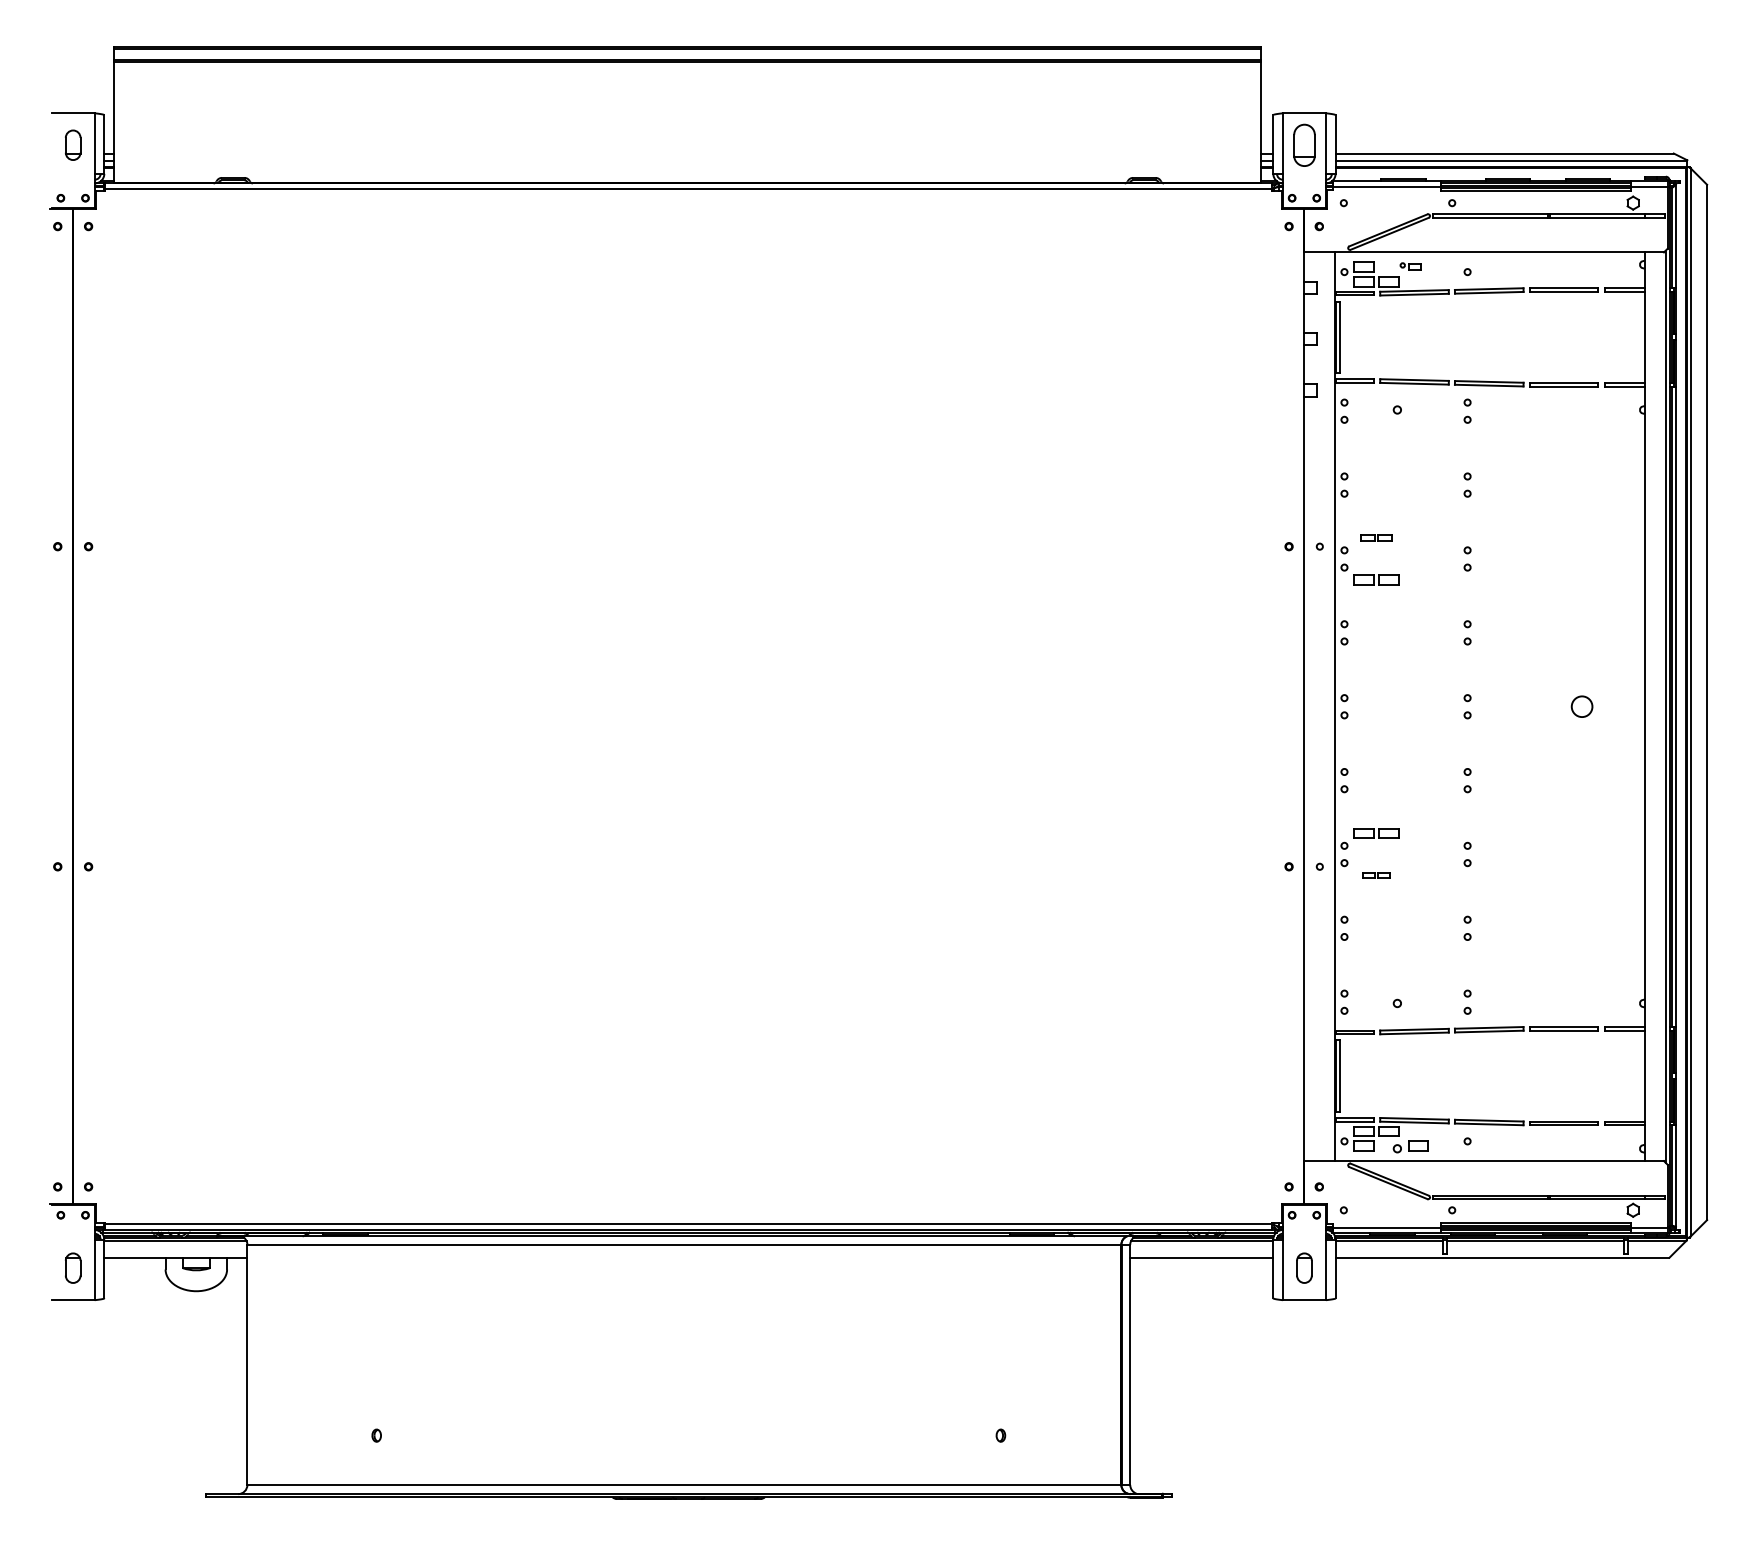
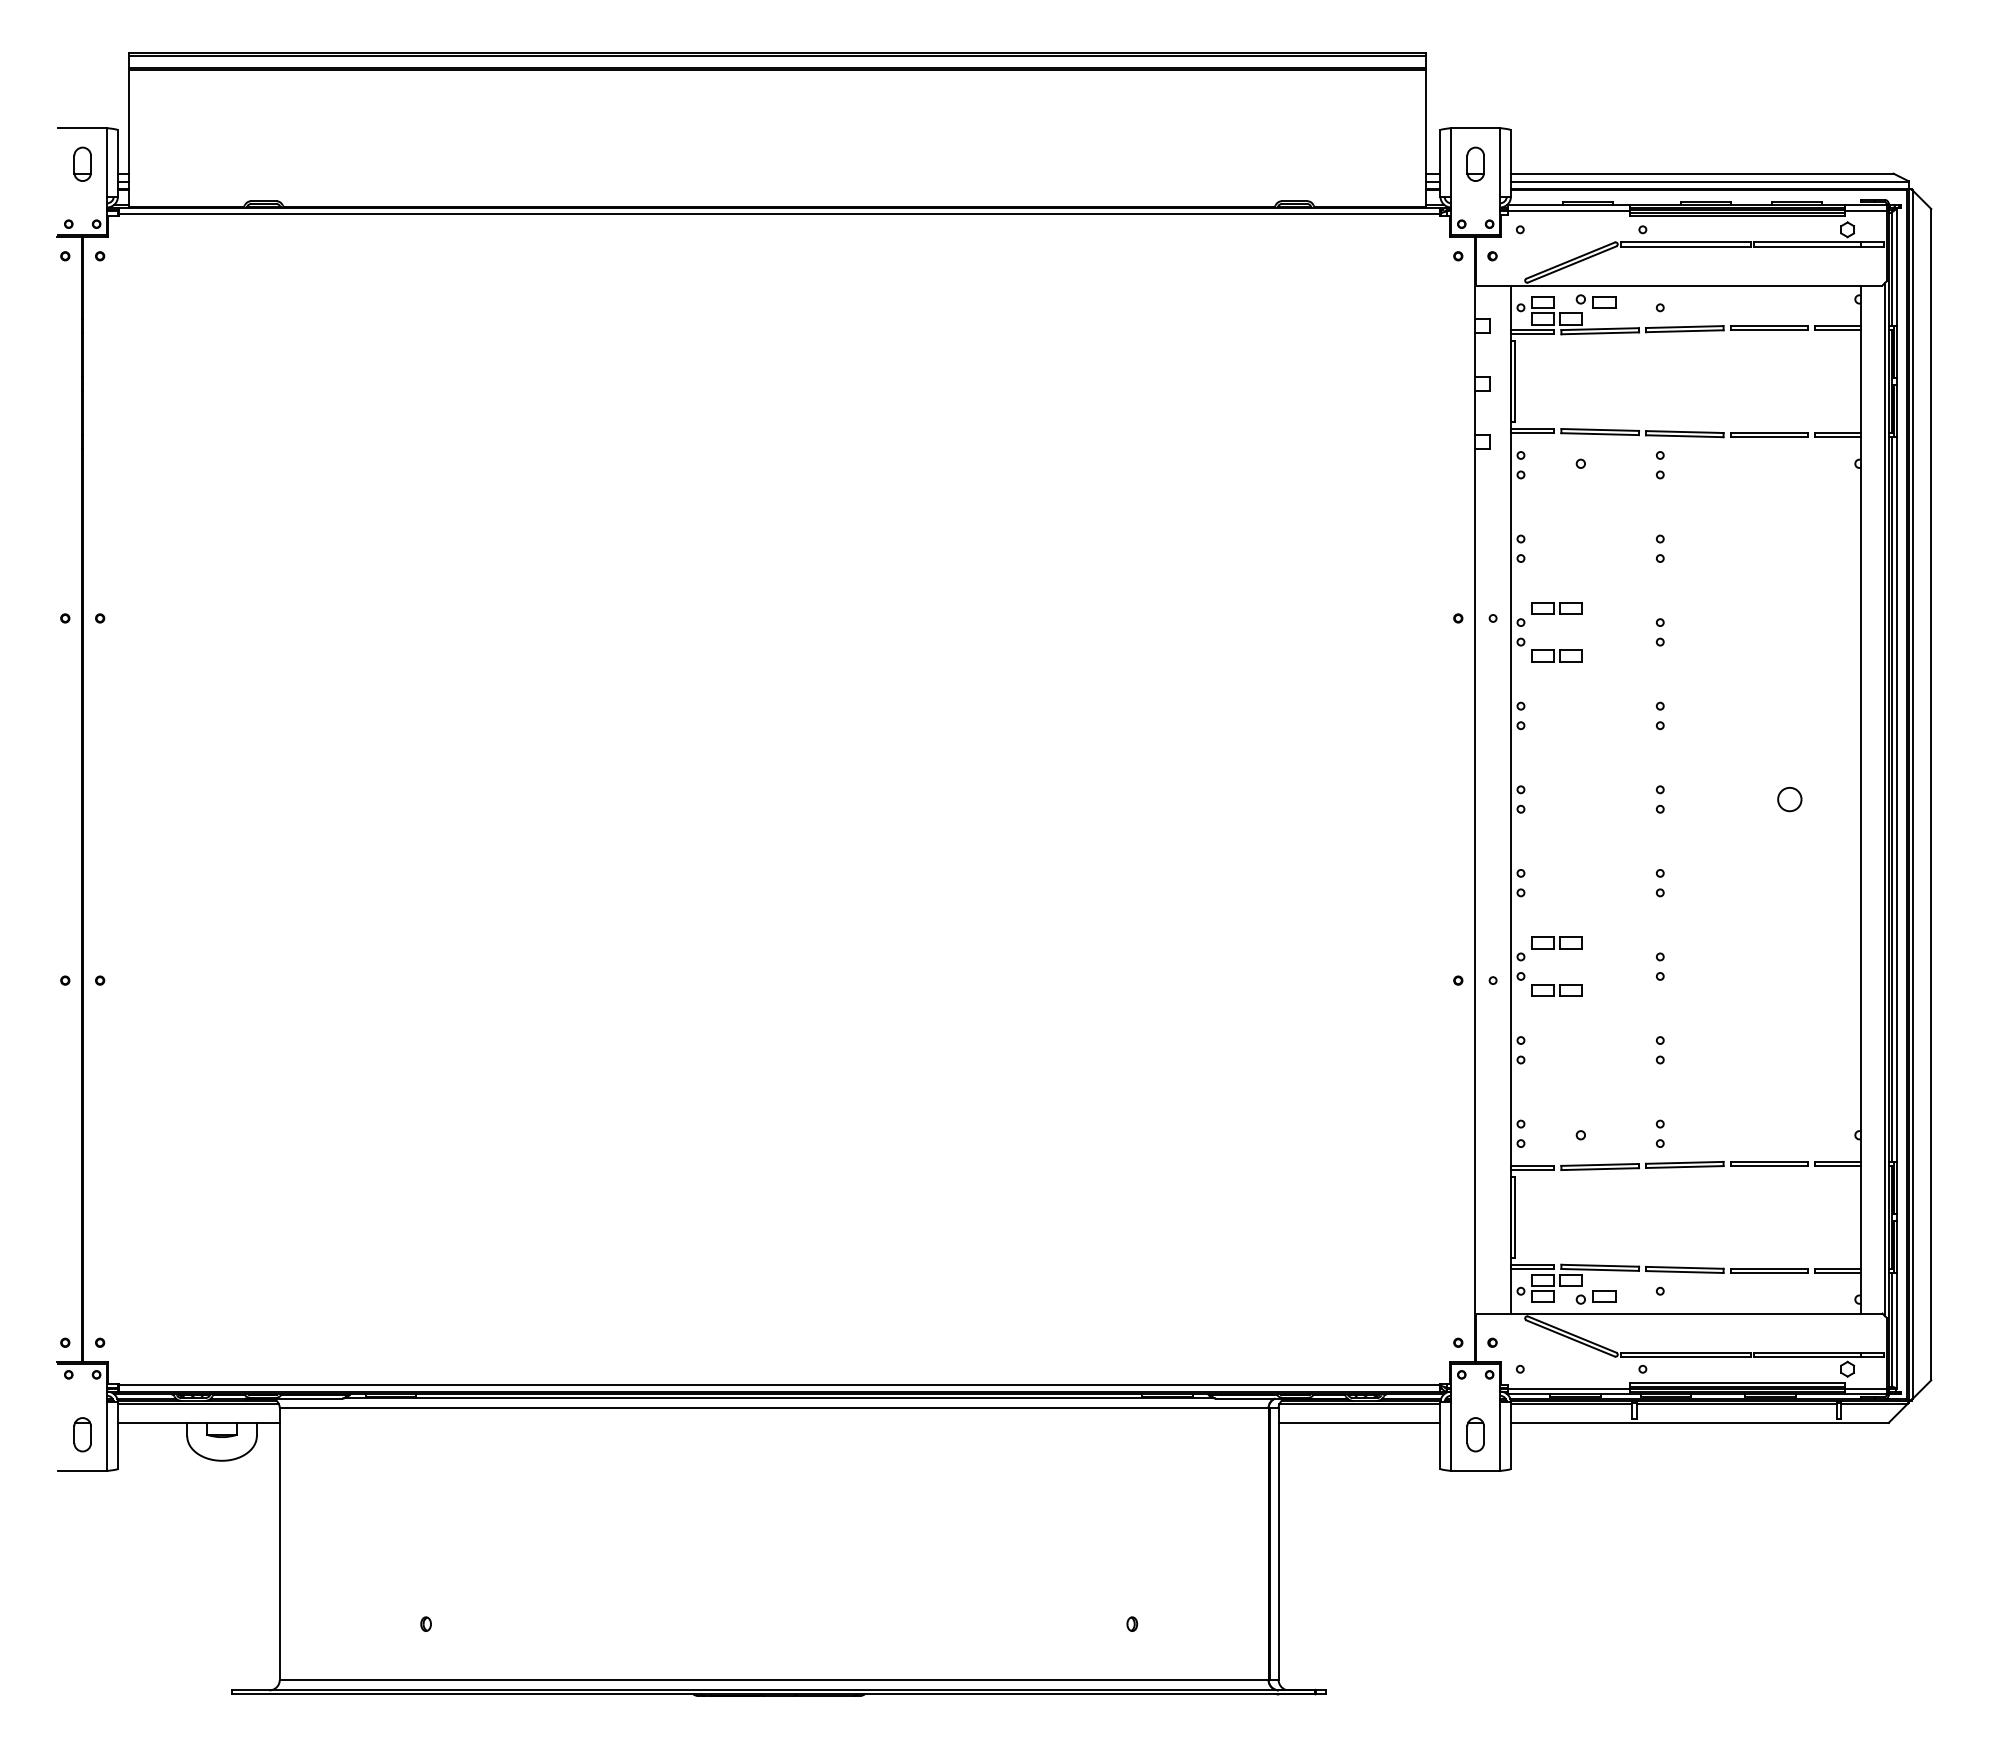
part: (1304, 144) -> (1475, 163), size x0.71
part: (1410, 266) -> (1595, 301), size x1.67
part: (1375, 537) -> (1556, 608), size x1.43
part: (1375, 875) -> (1556, 990), size x1.67

